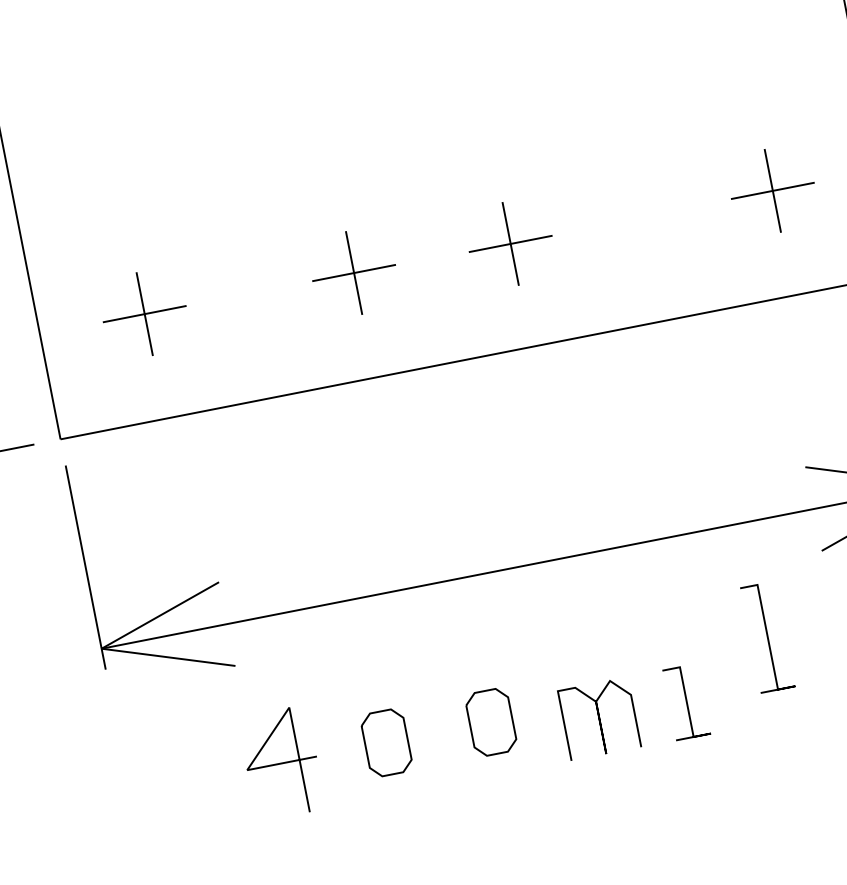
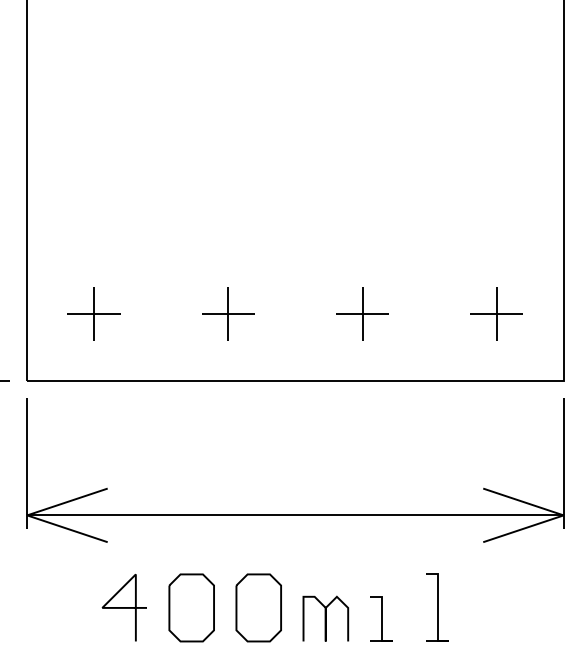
part: (510, 242) -> (362, 313), moved
line: (767, 636) -> (437, 607), moved
part: (490, 721) -> (258, 607), size x1.67
part: (386, 742) -> (191, 607), size x1.67

